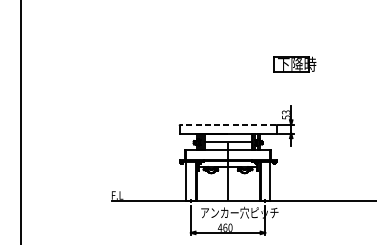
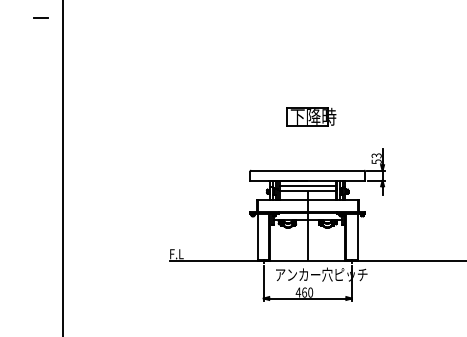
part: (295, 64) -> (311, 116), moved
line: (227, 124) -> (307, 170), dashed -> solid
line: (227, 138) -> (307, 186), added

